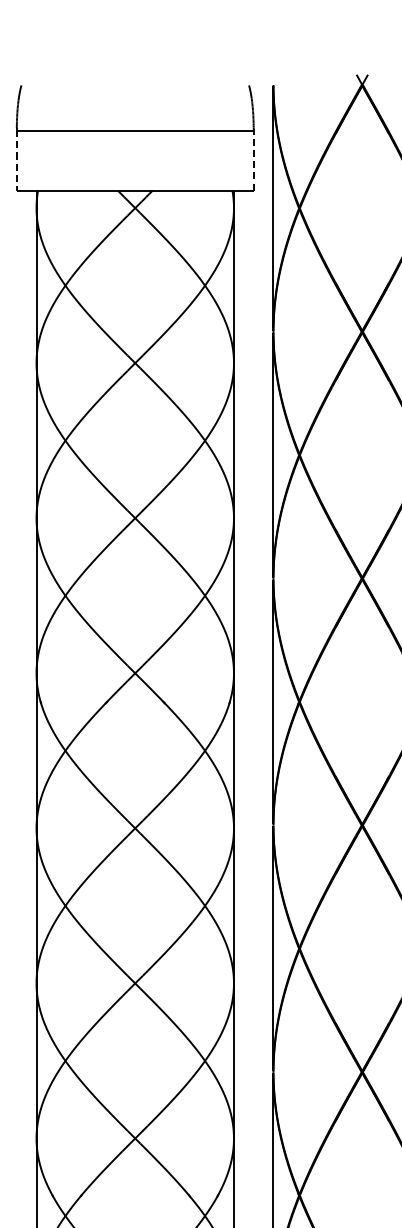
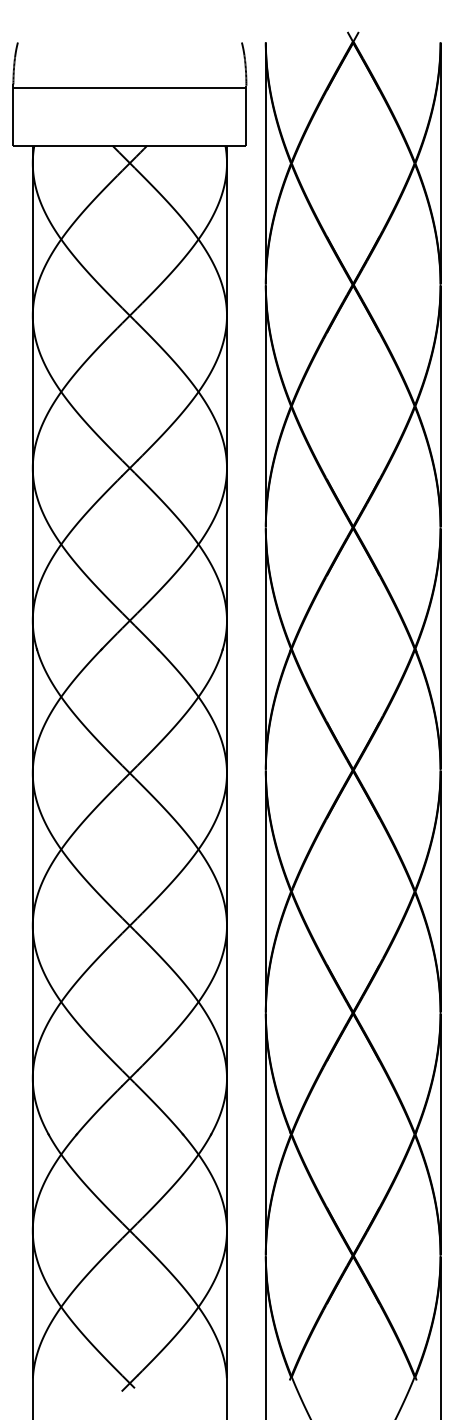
line: (16, 160) -> (13, 116), dashed -> solid
line: (253, 160) -> (246, 116), dashed -> solid

